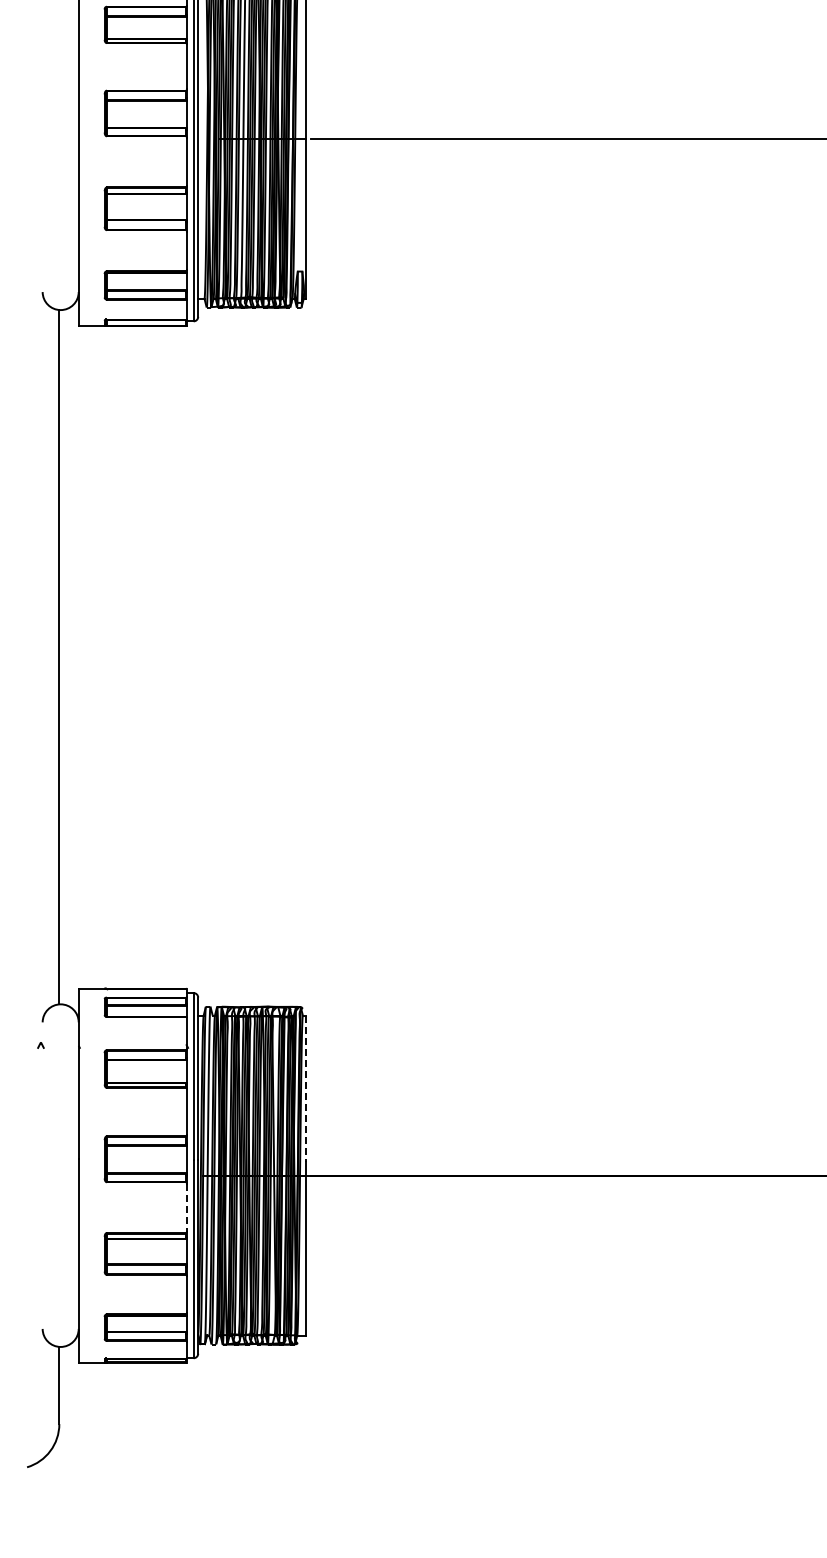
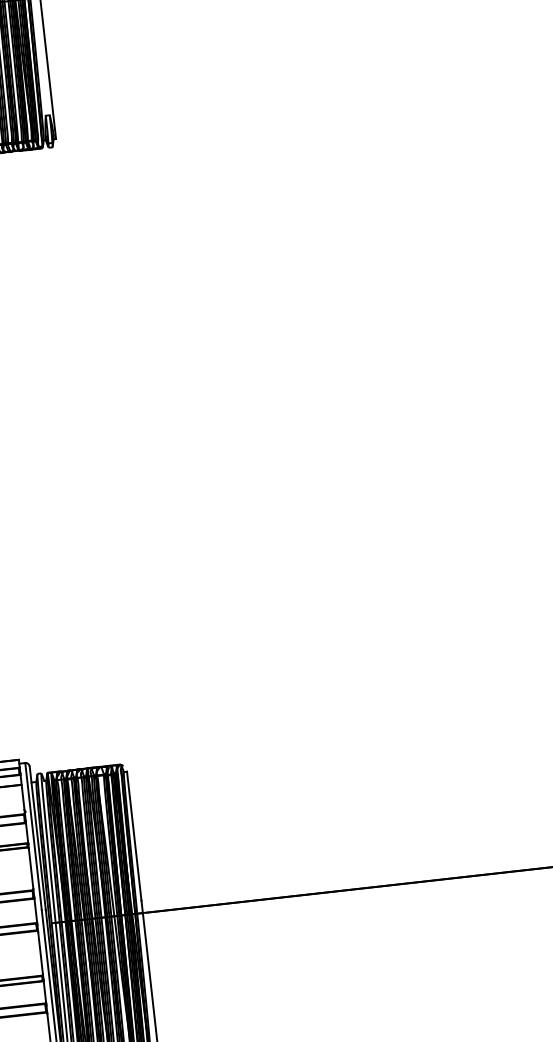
line: (306, 1088) -> (134, 836), dashed -> solid
line: (186, 1207) -> (40, 953), dashed -> solid

